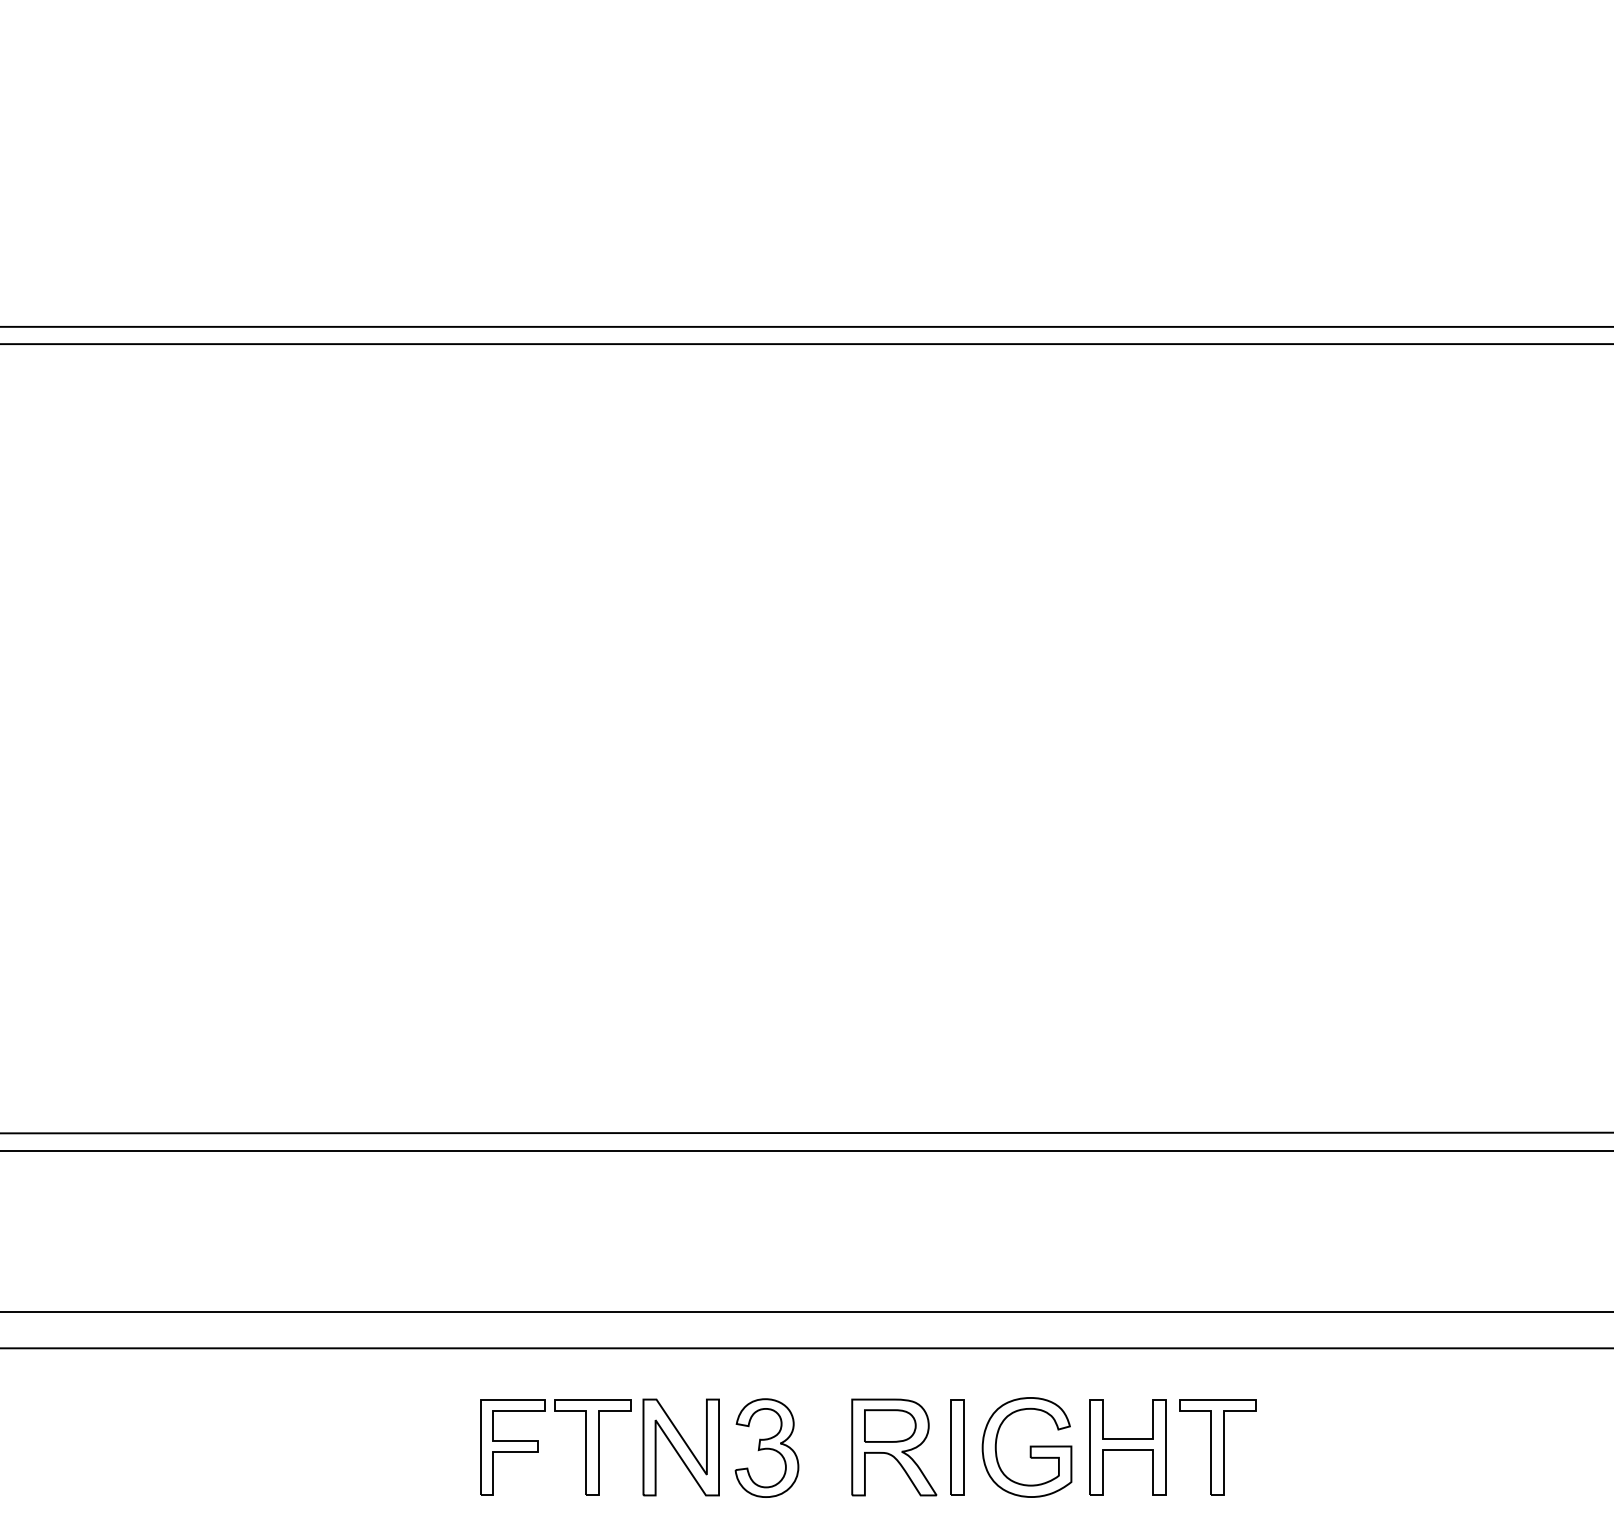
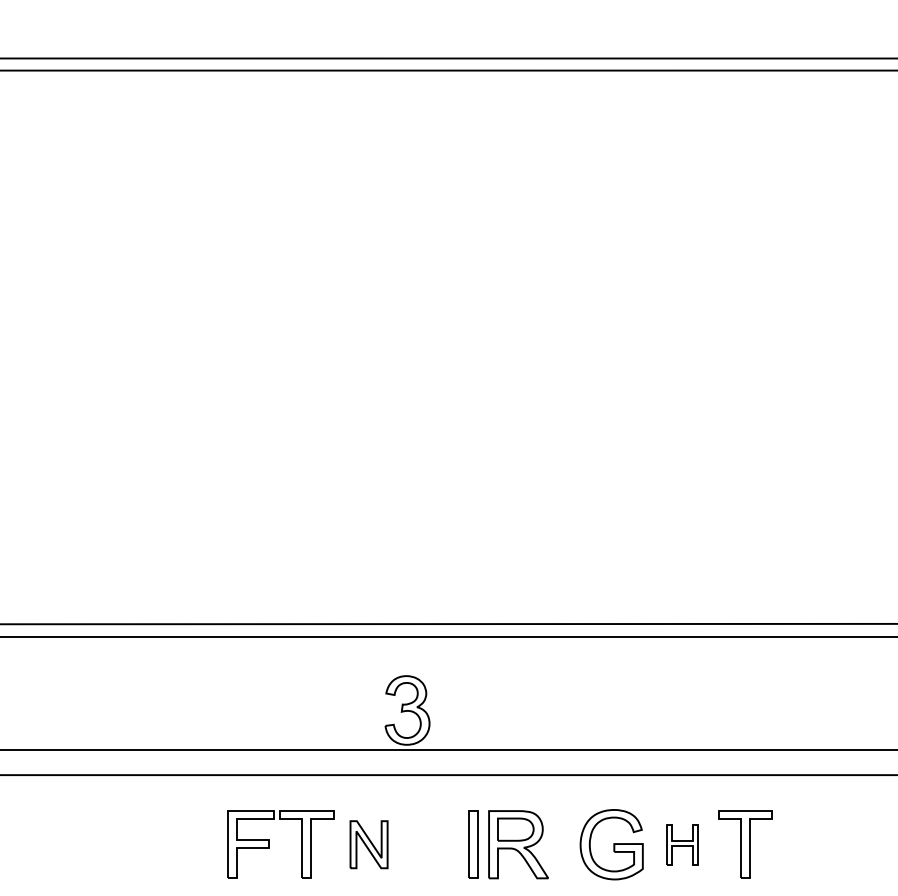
part: (680, 1447) -> (368, 844), size x0.7
part: (766, 1447) -> (407, 710), moved
part: (957, 1447) -> (473, 844), moved
part: (1127, 1447) -> (682, 844), size x0.6

